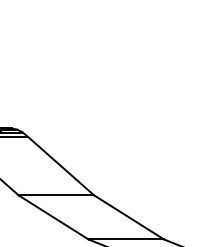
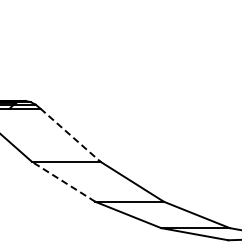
line: (61, 166) -> (70, 135), solid -> dashed
line: (53, 217) -> (63, 181), solid -> dashed

